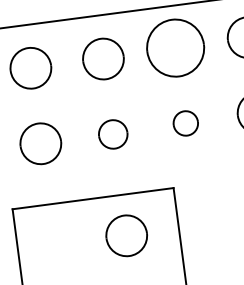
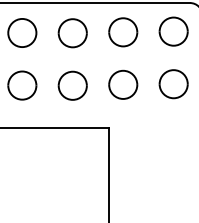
part: (176, 48) -> (123, 32), size x0.71
part: (186, 123) -> (123, 84), size x1.67
part: (112, 134) -> (72, 85), size x1.43
part: (126, 236) -> (72, 156), removed

